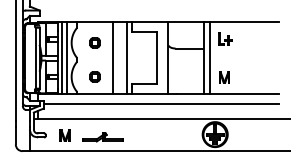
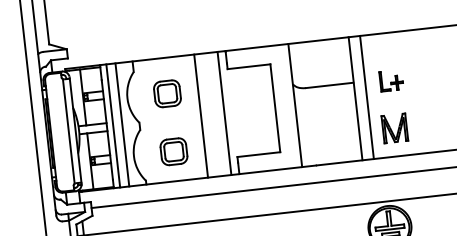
part: (225, 38) -> (391, 80), moved
part: (94, 42) -> (166, 93), size x1.6
part: (94, 76) -> (172, 151), size x1.6
part: (224, 77) -> (394, 128), size x1.4

